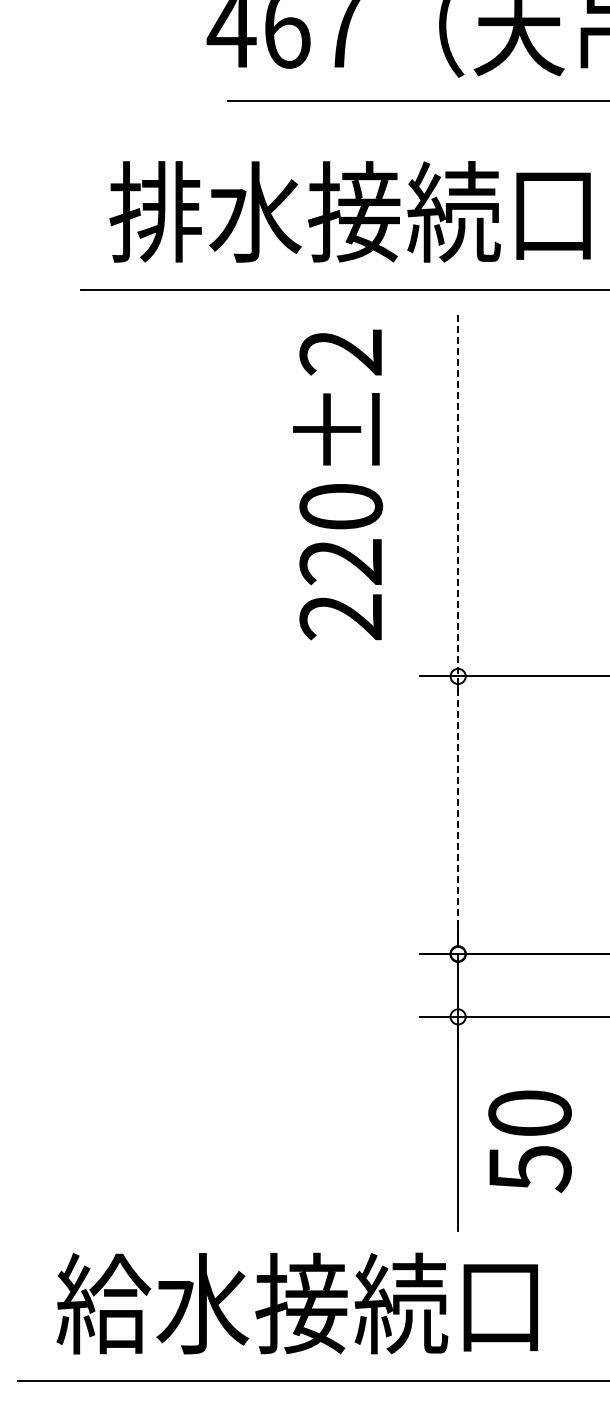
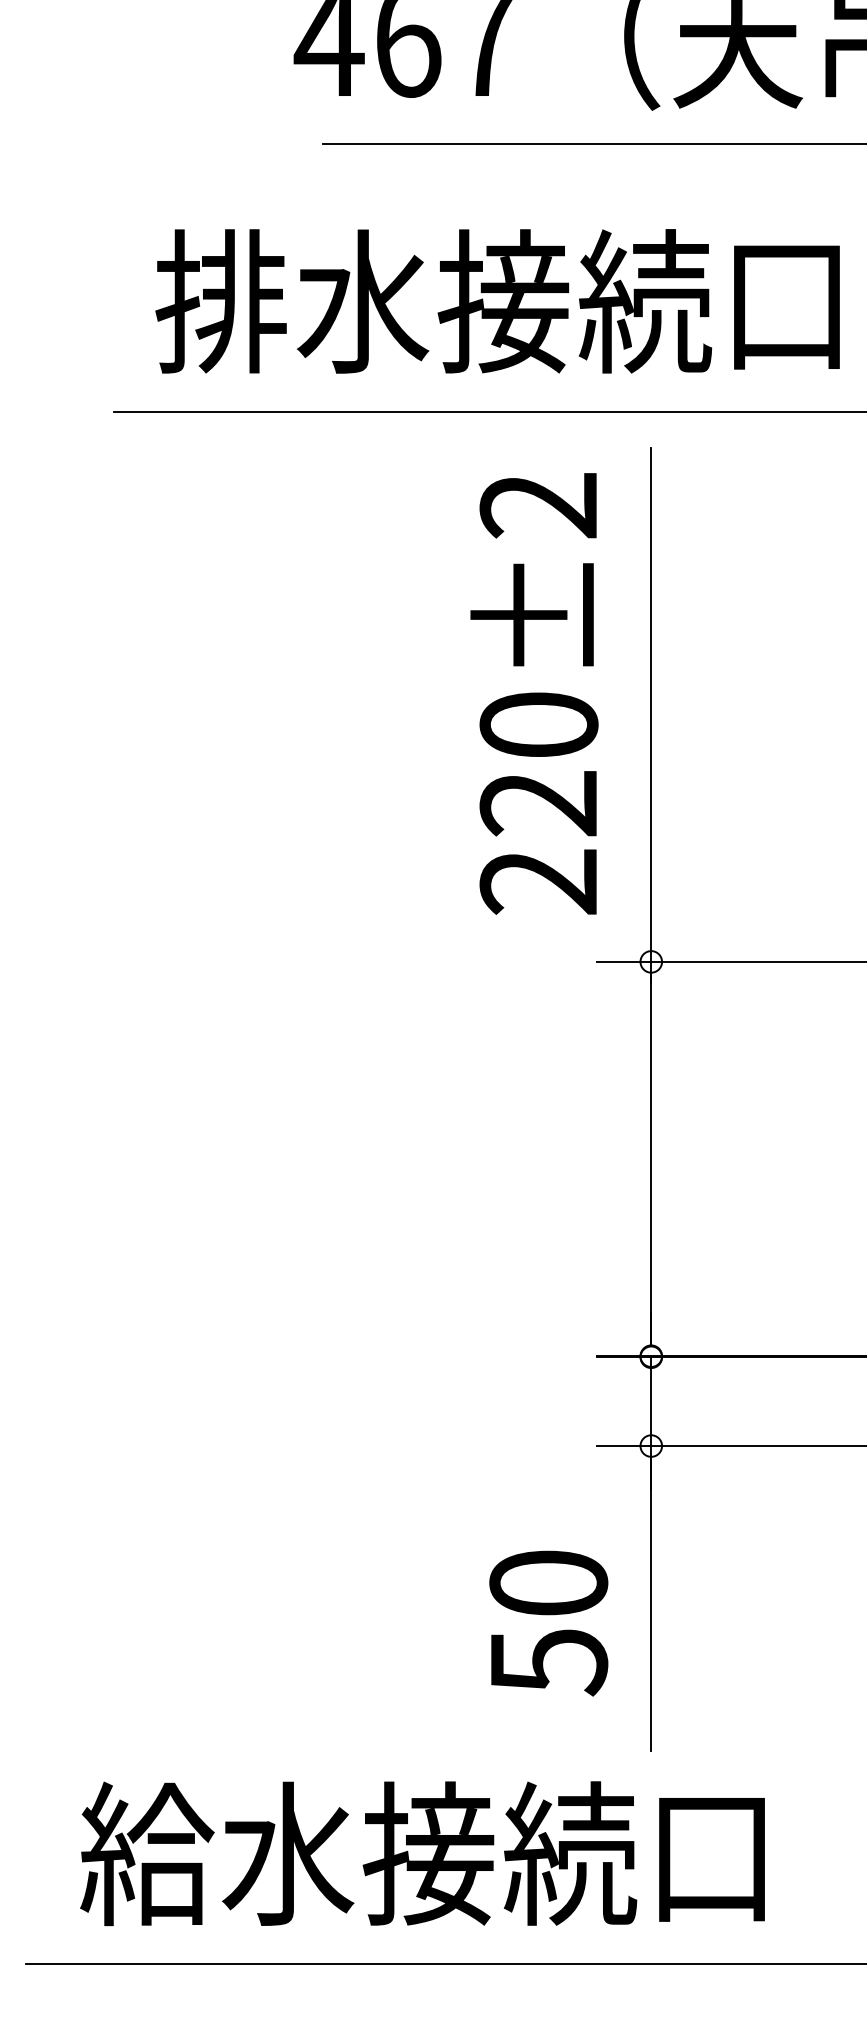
text: (338, 484) -> (535, 693), moved
line: (458, 627) -> (651, 892), dashed -> solid
text: (529, 1141) -> (547, 1623), moved

